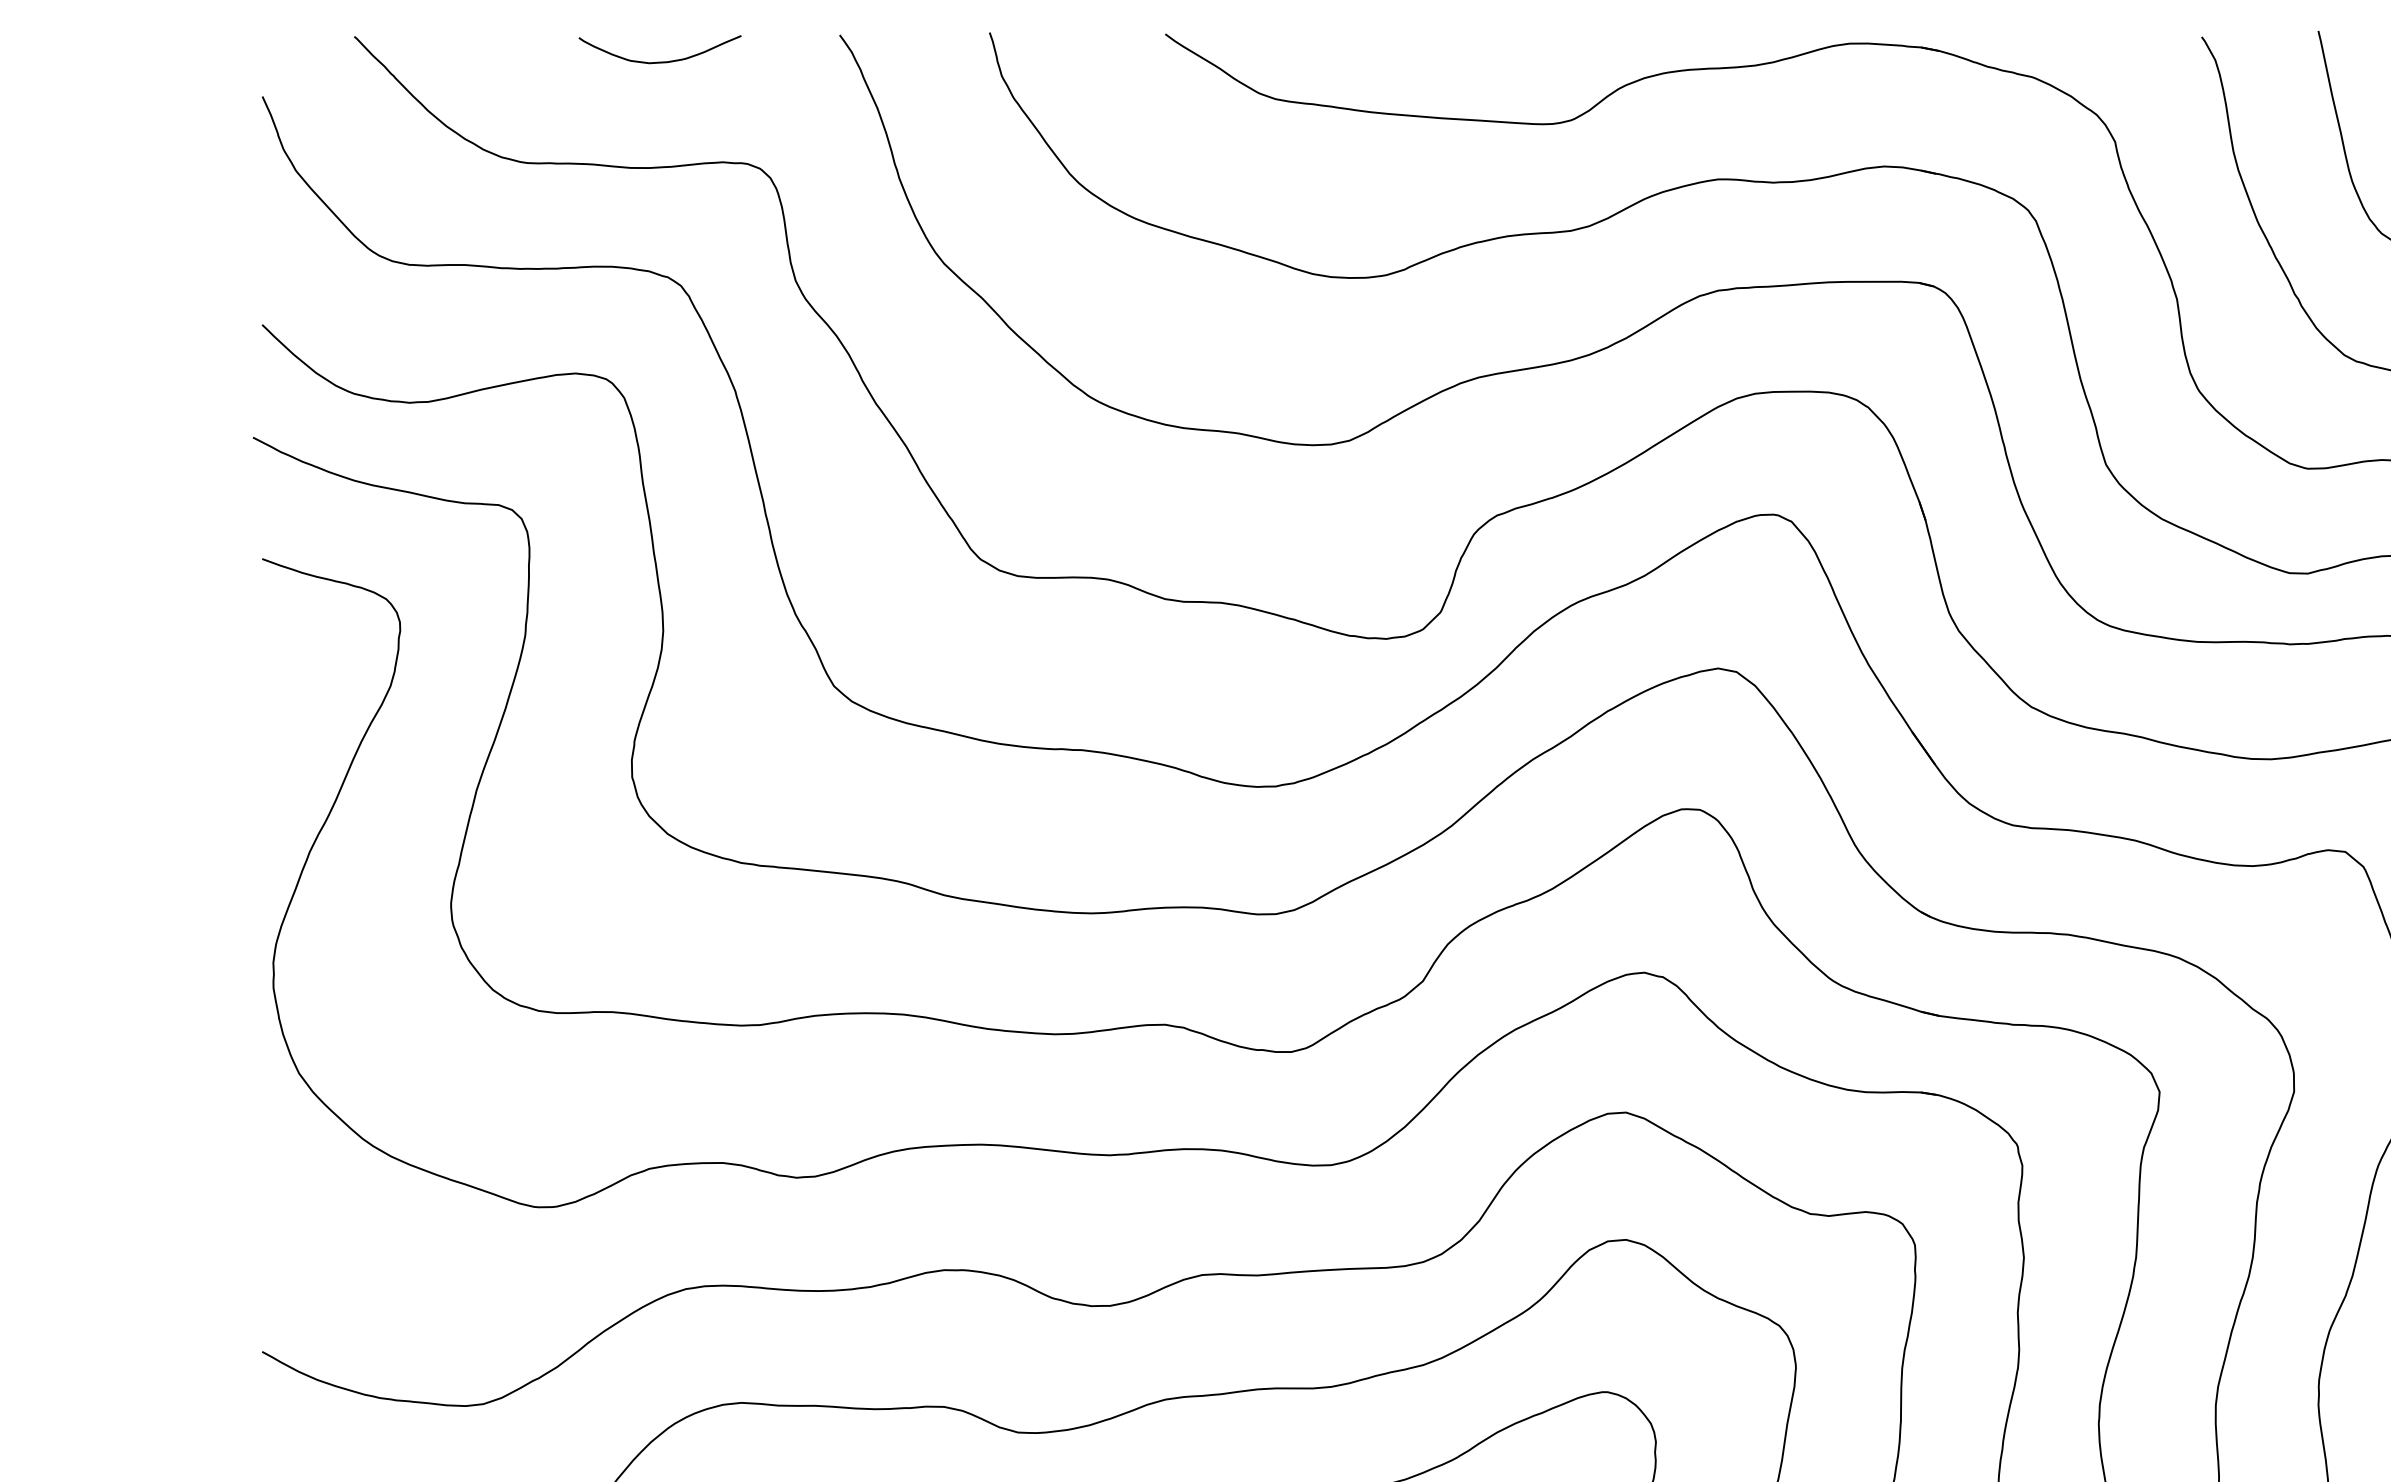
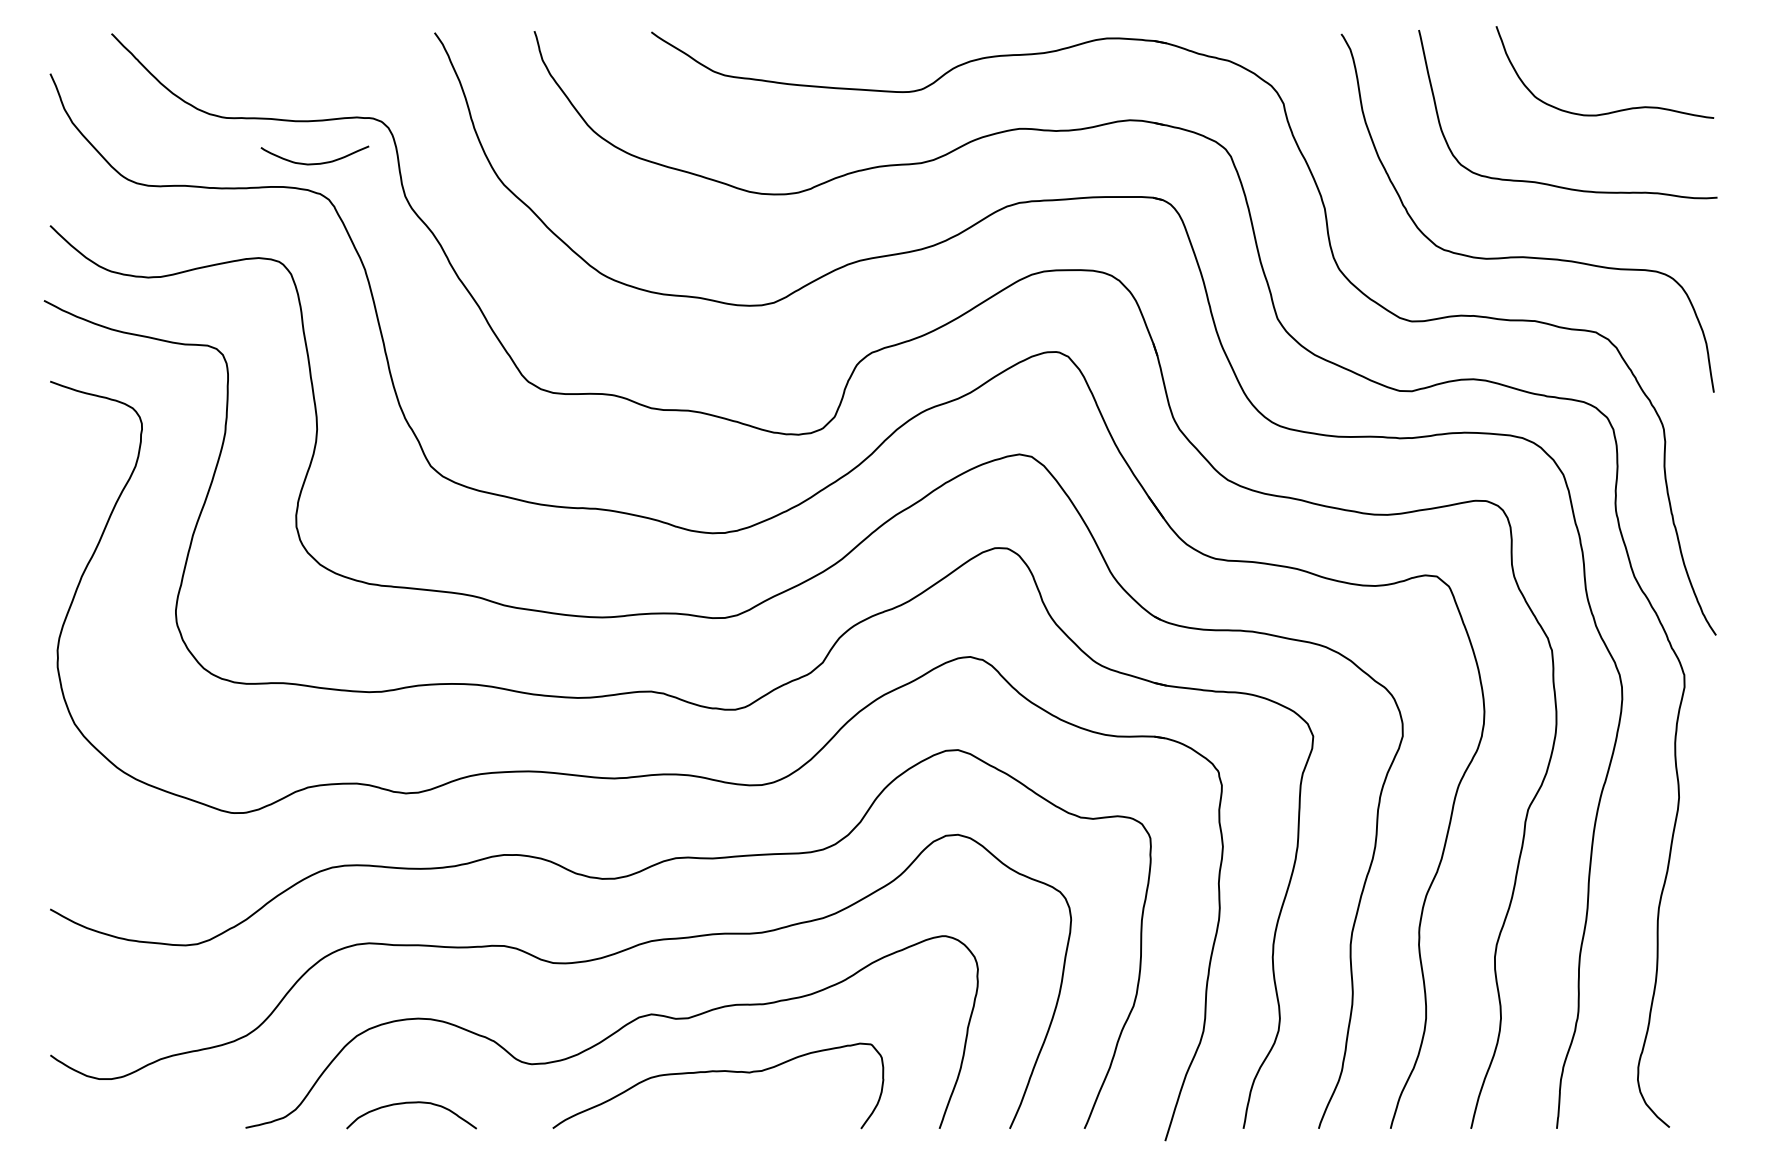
curve: (659, 61) -> (314, 163), moved

